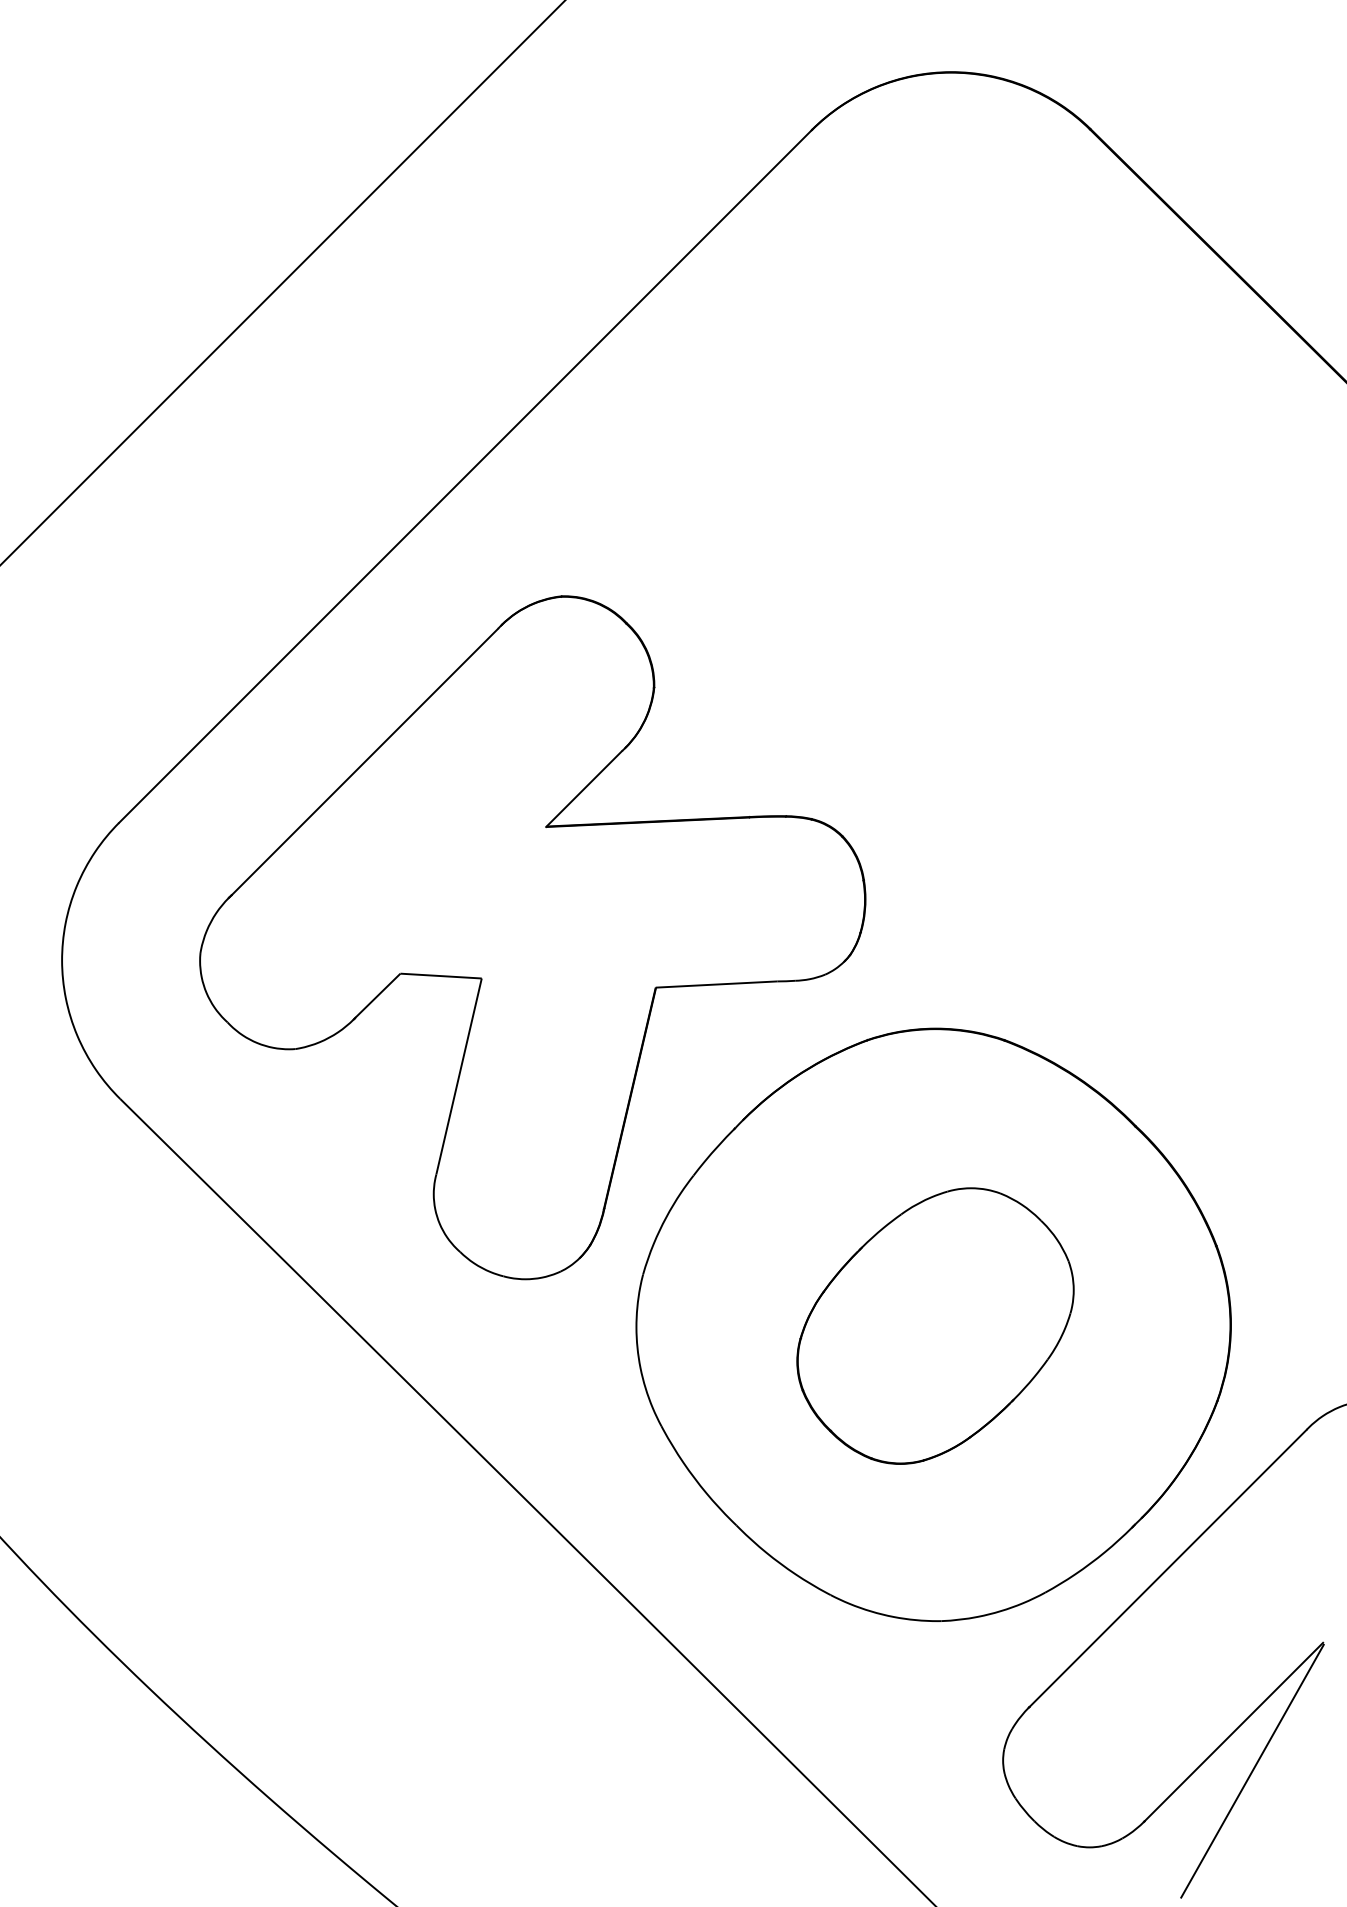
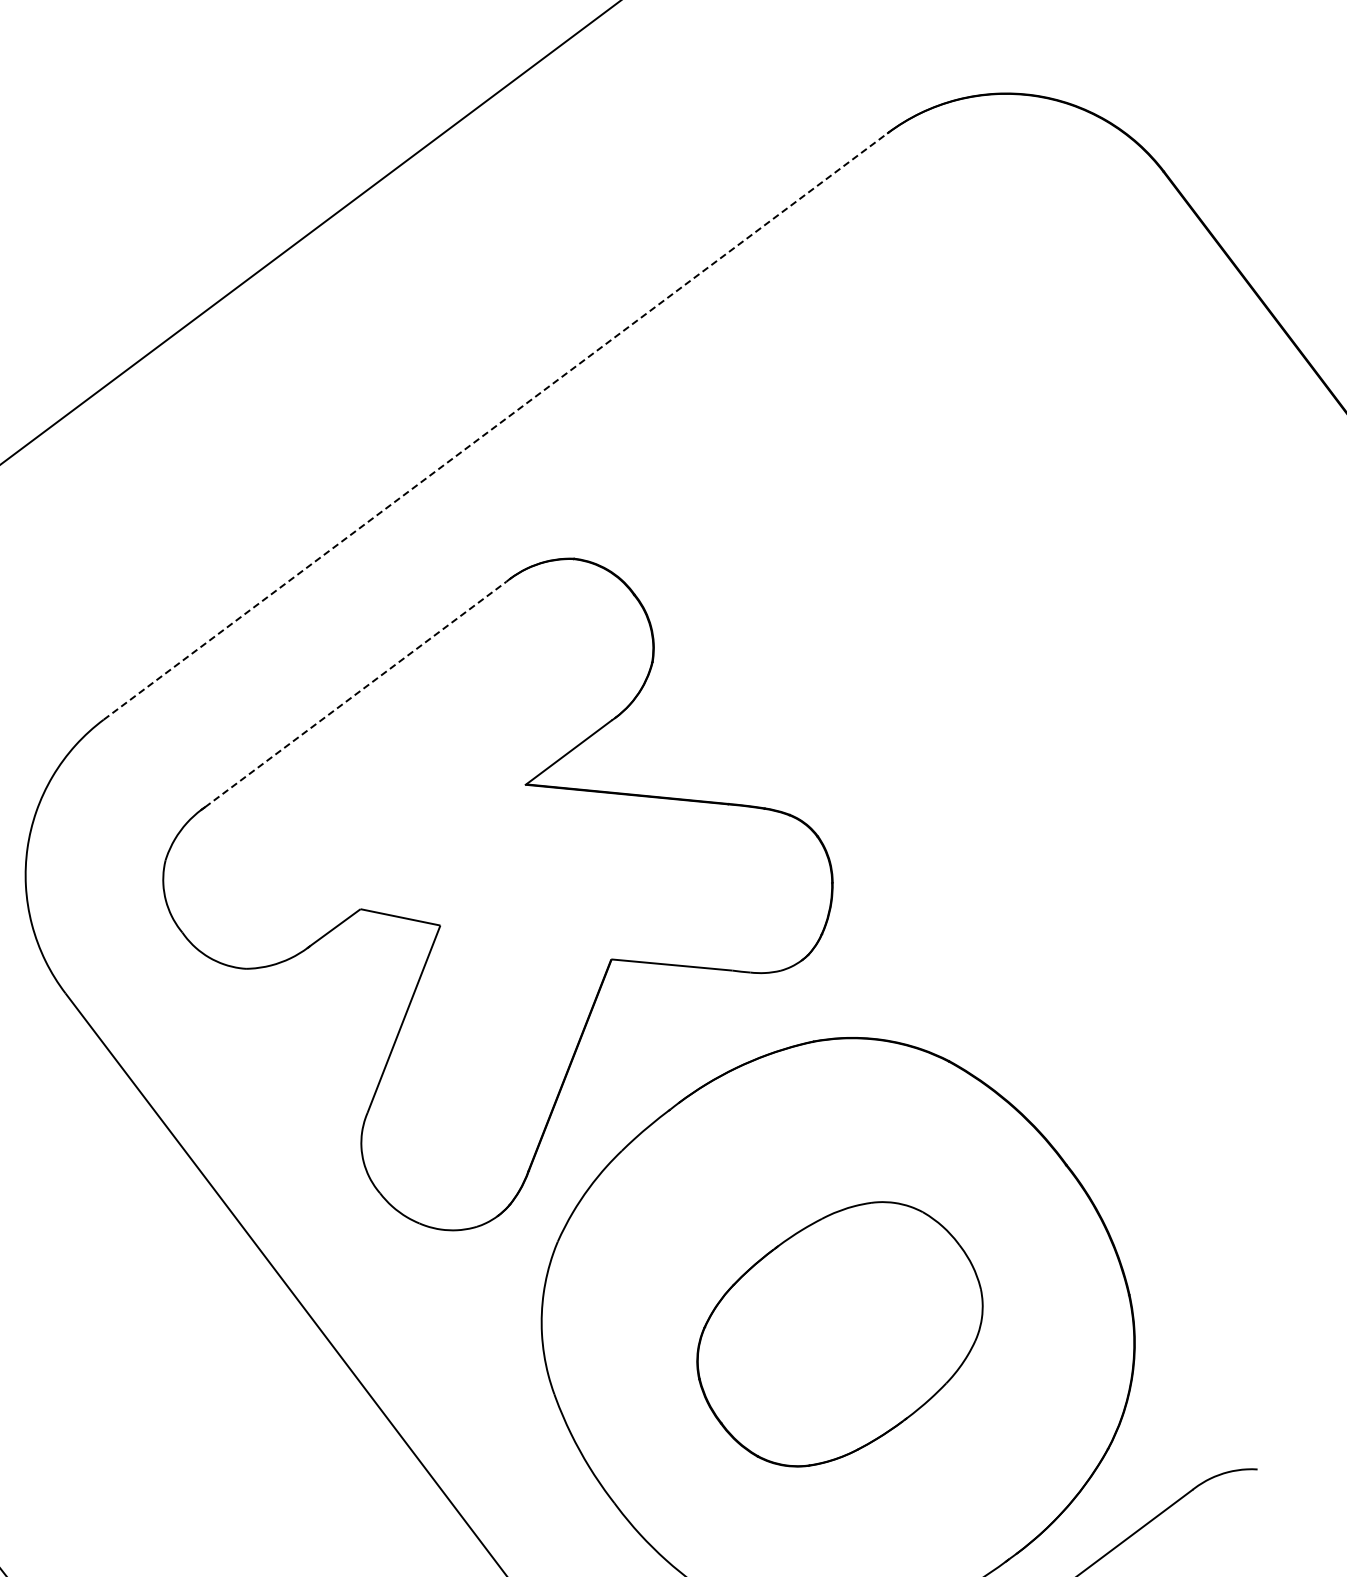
line: (465, 476) -> (495, 426), solid -> dashed
line: (365, 761) -> (356, 694), solid -> dashed

